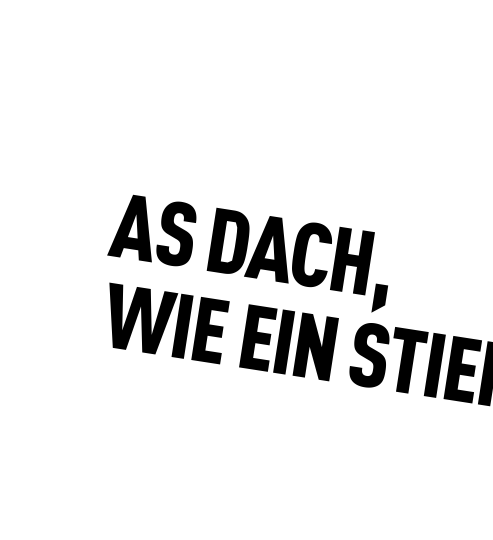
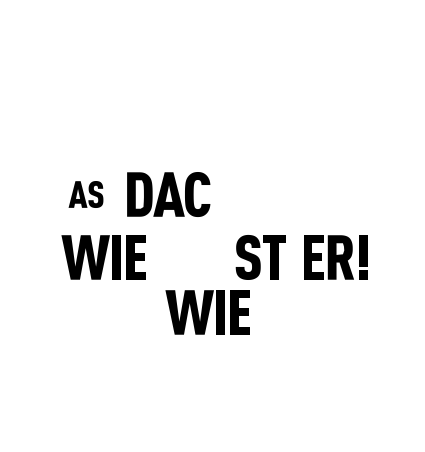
part: (152, 230) -> (85, 194), size x0.6
fill: (351, 260) -> (225, 194), removed
fill: (378, 298) -> (248, 217), removed
part: (289, 342) -> (191, 257), removed
fill: (433, 365) -> (293, 257), removed
part: (299, 424) -> (207, 312), added

